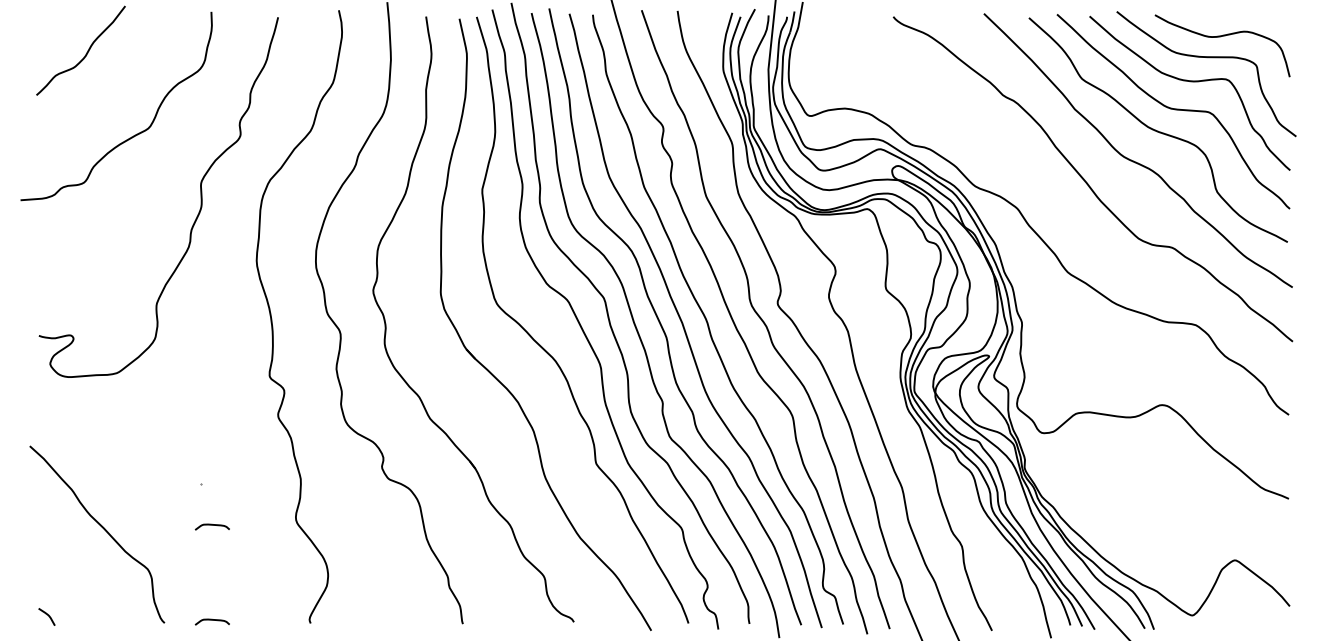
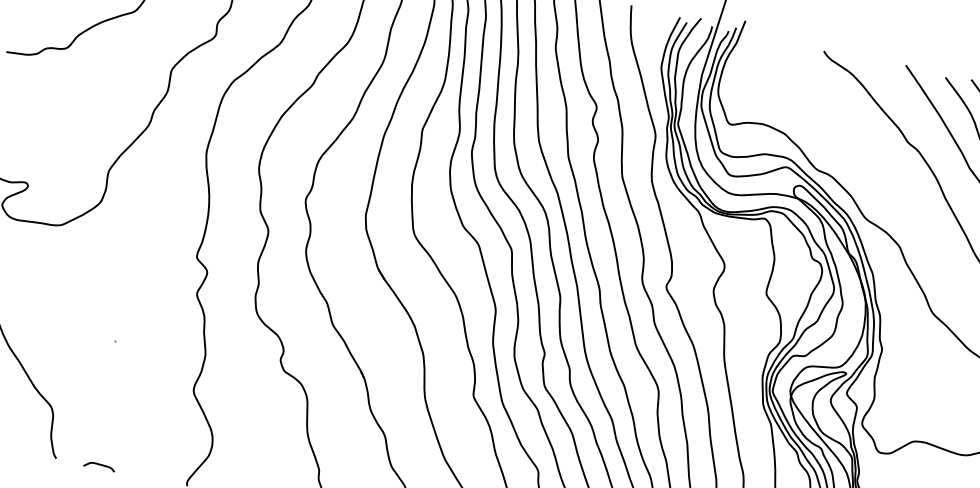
curve: (211, 525) -> (116, 379), removed

